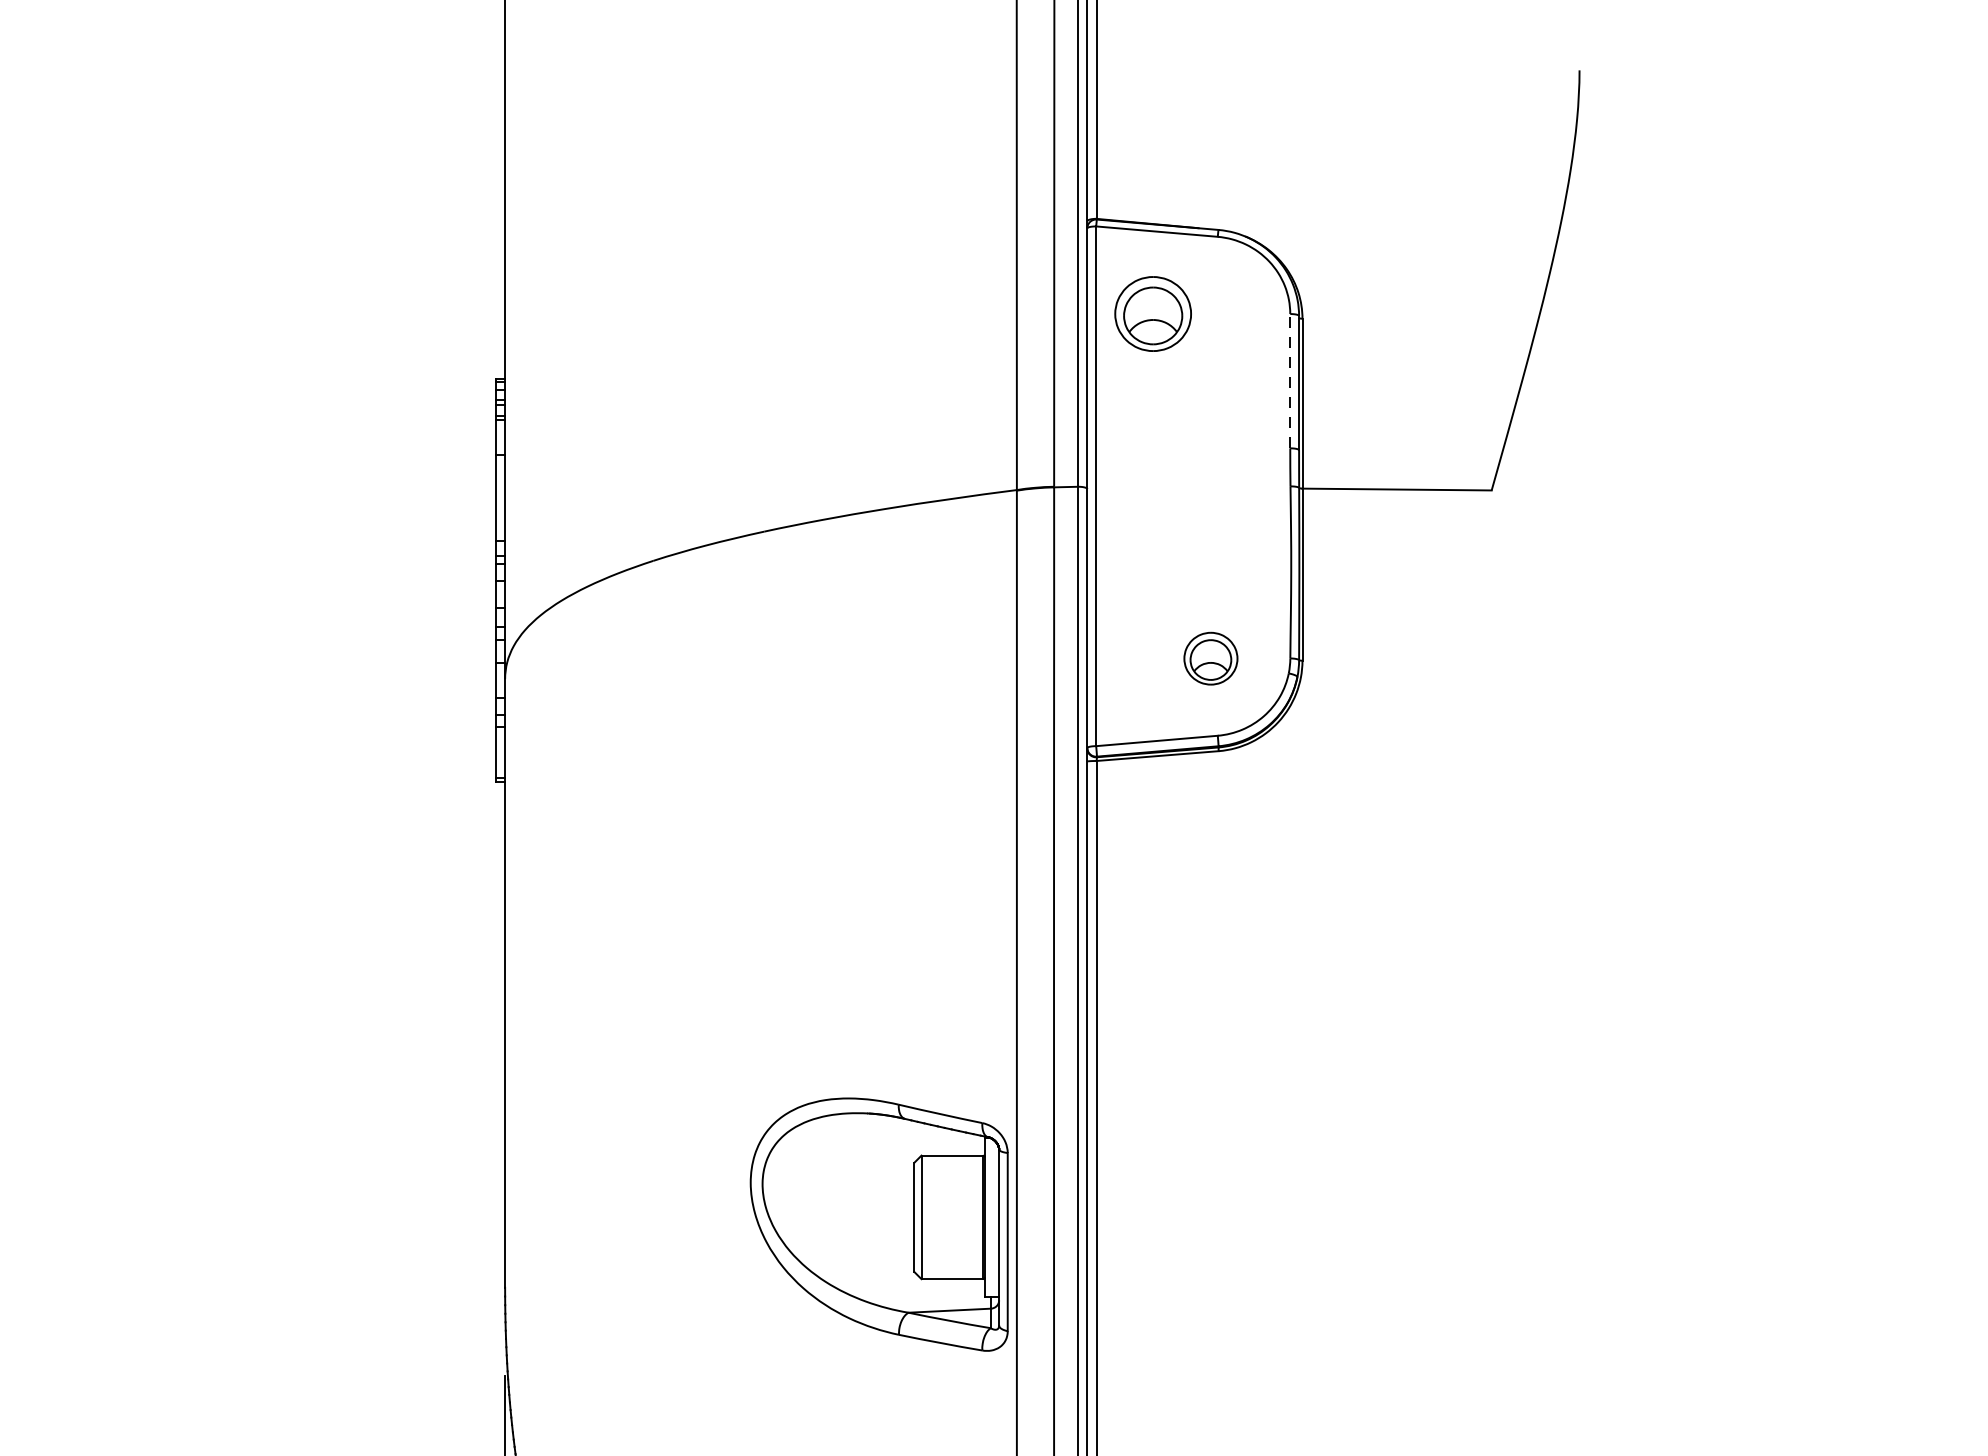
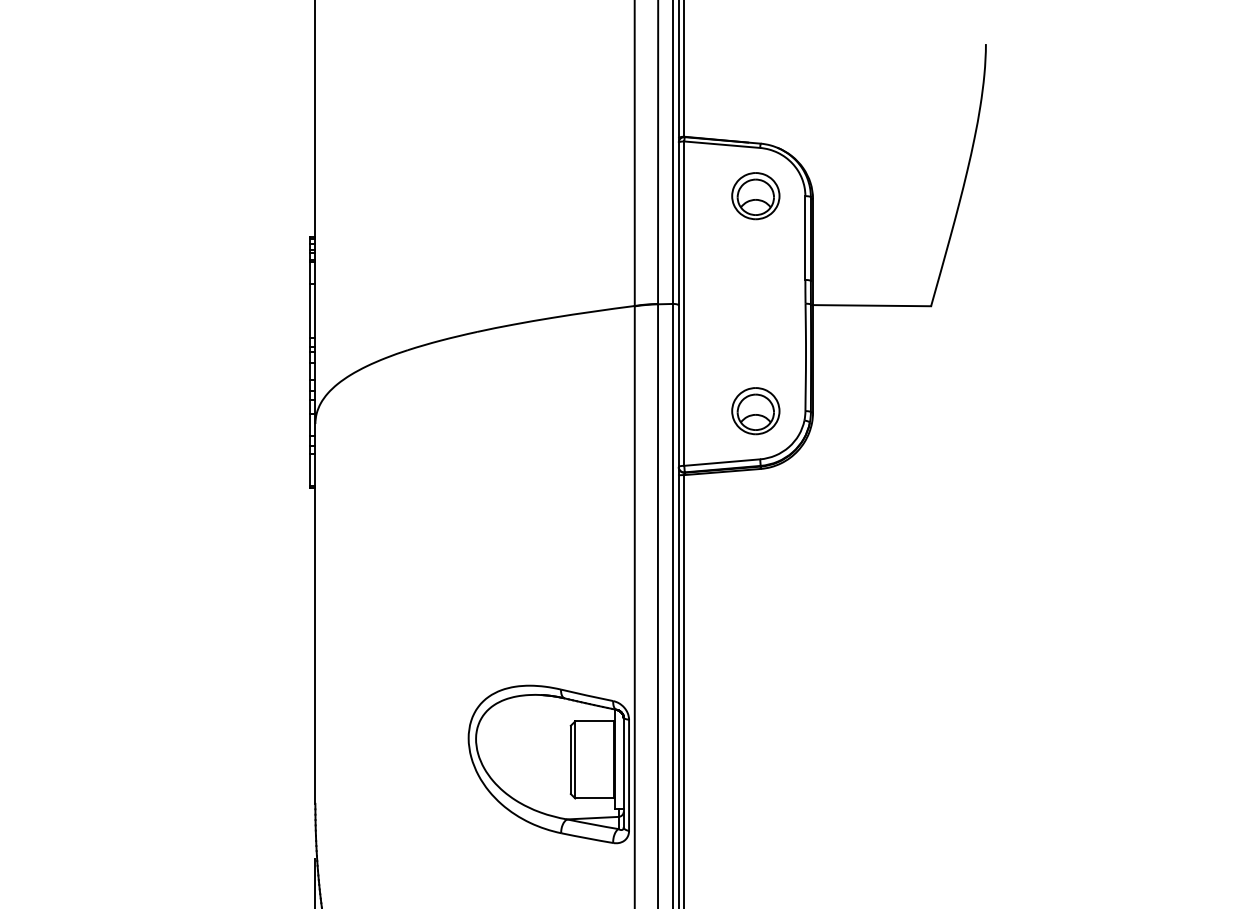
part: (1152, 314) -> (755, 196), moved
line: (1290, 381) -> (805, 238), dashed -> solid
part: (1210, 659) -> (755, 411), size x1.43

